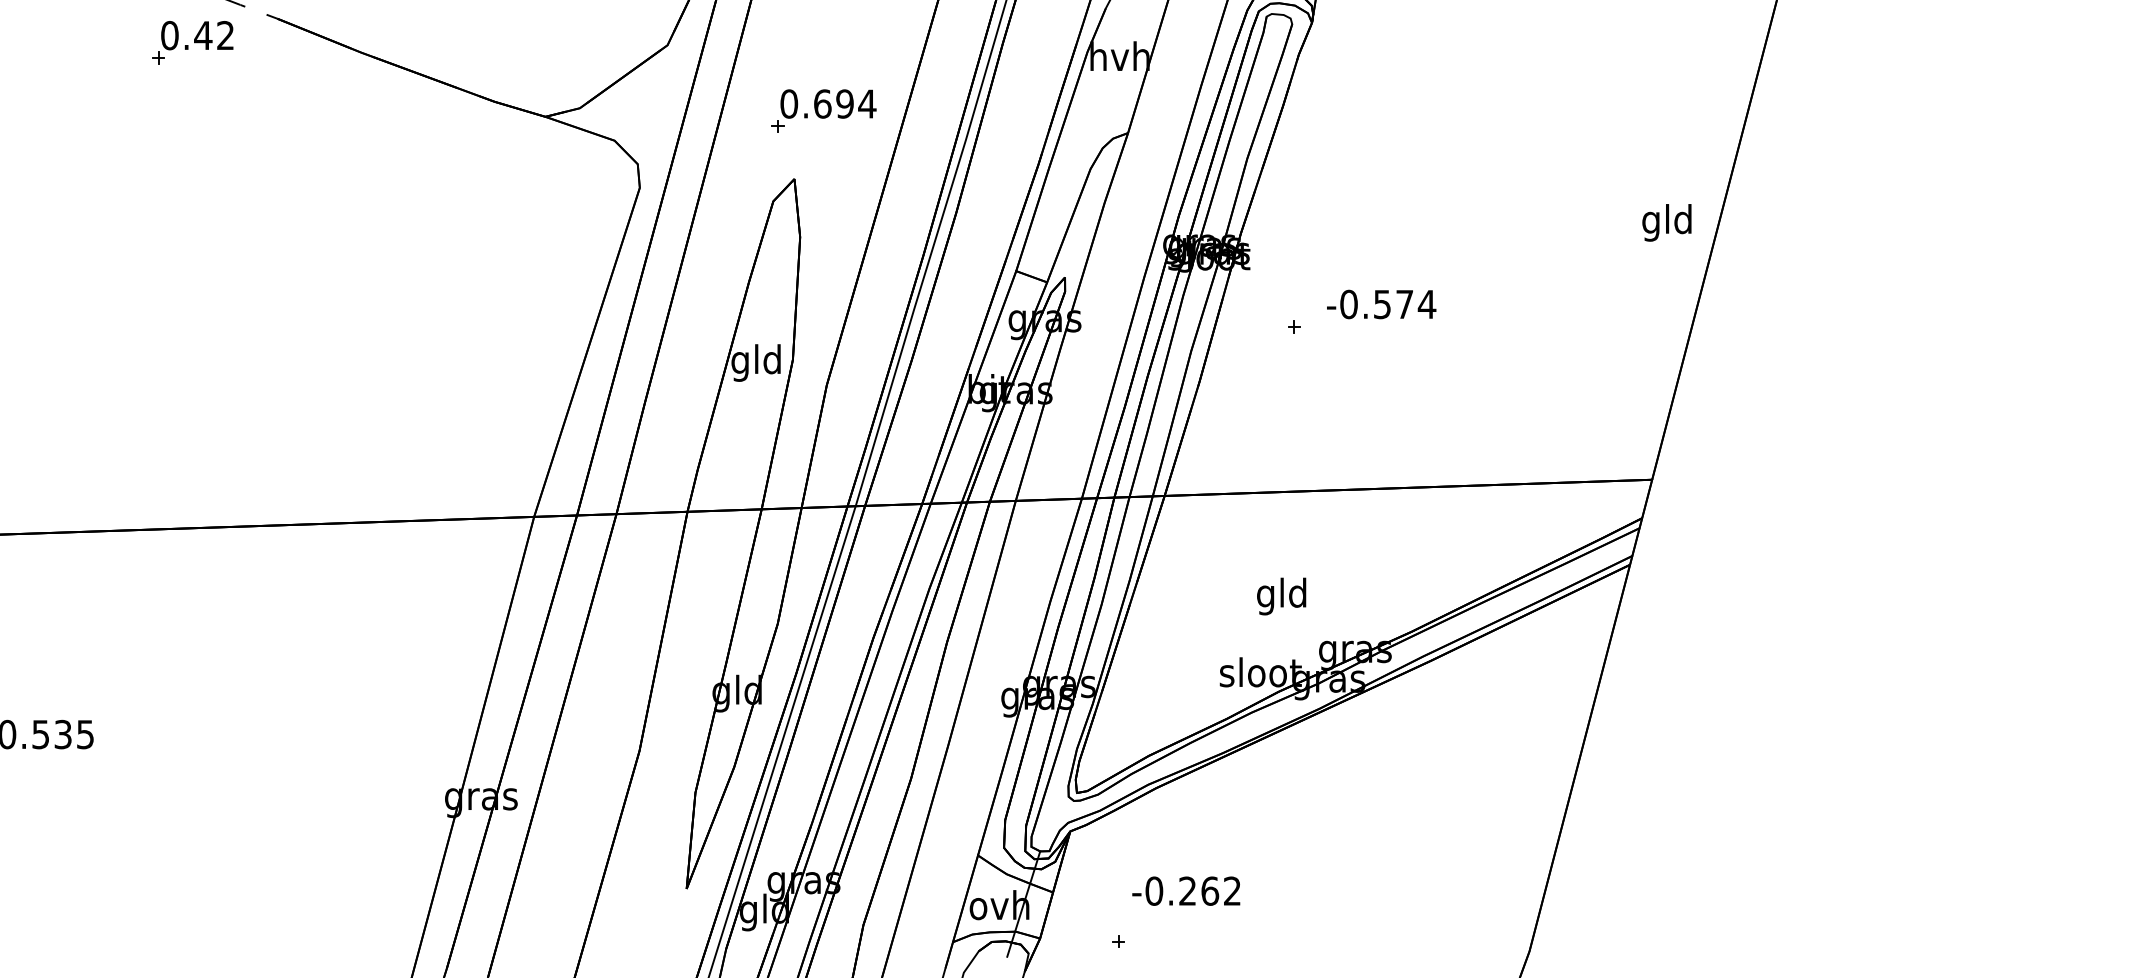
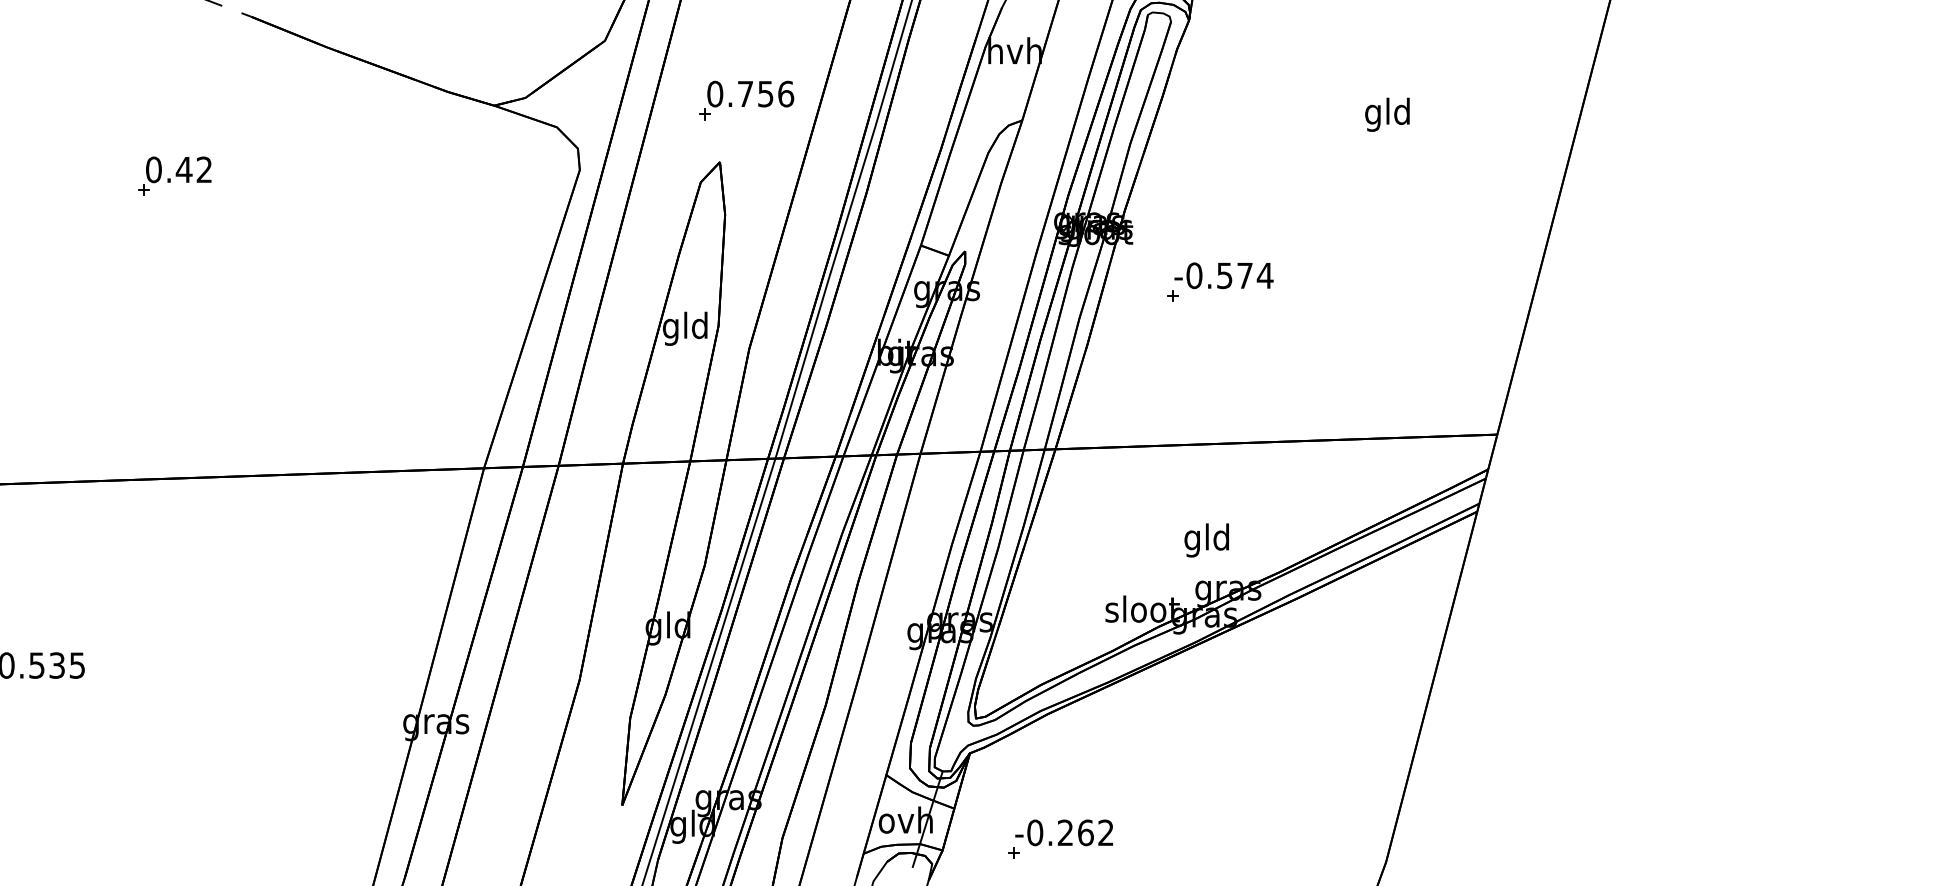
part: (192, 42) -> (174, 176), moved
text: (845, 103) -> (766, 93), 0.694 -> 0.756
text: (1666, 222) -> (1387, 114), moved
text: (1381, 304) -> (1223, 275), moved
text: (1281, 596) -> (1206, 540), moved
text: (1186, 890) -> (1064, 832), moved

